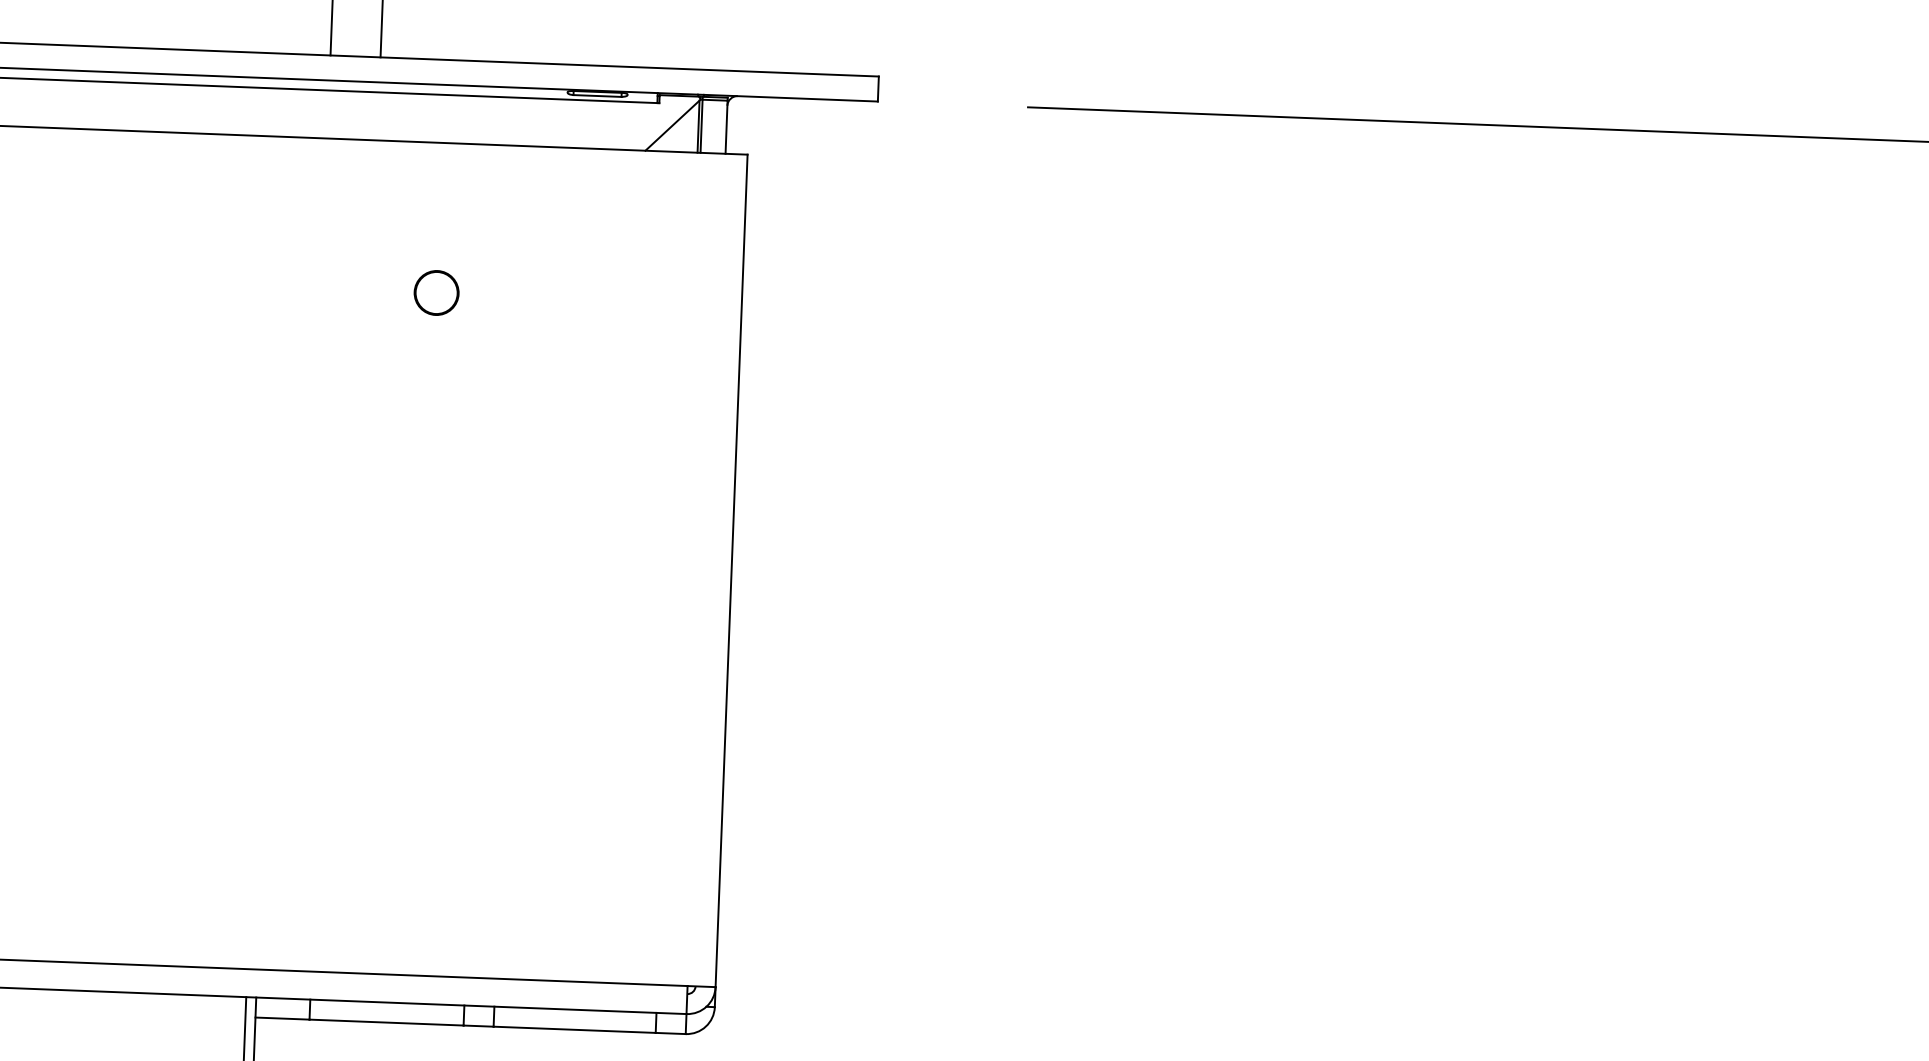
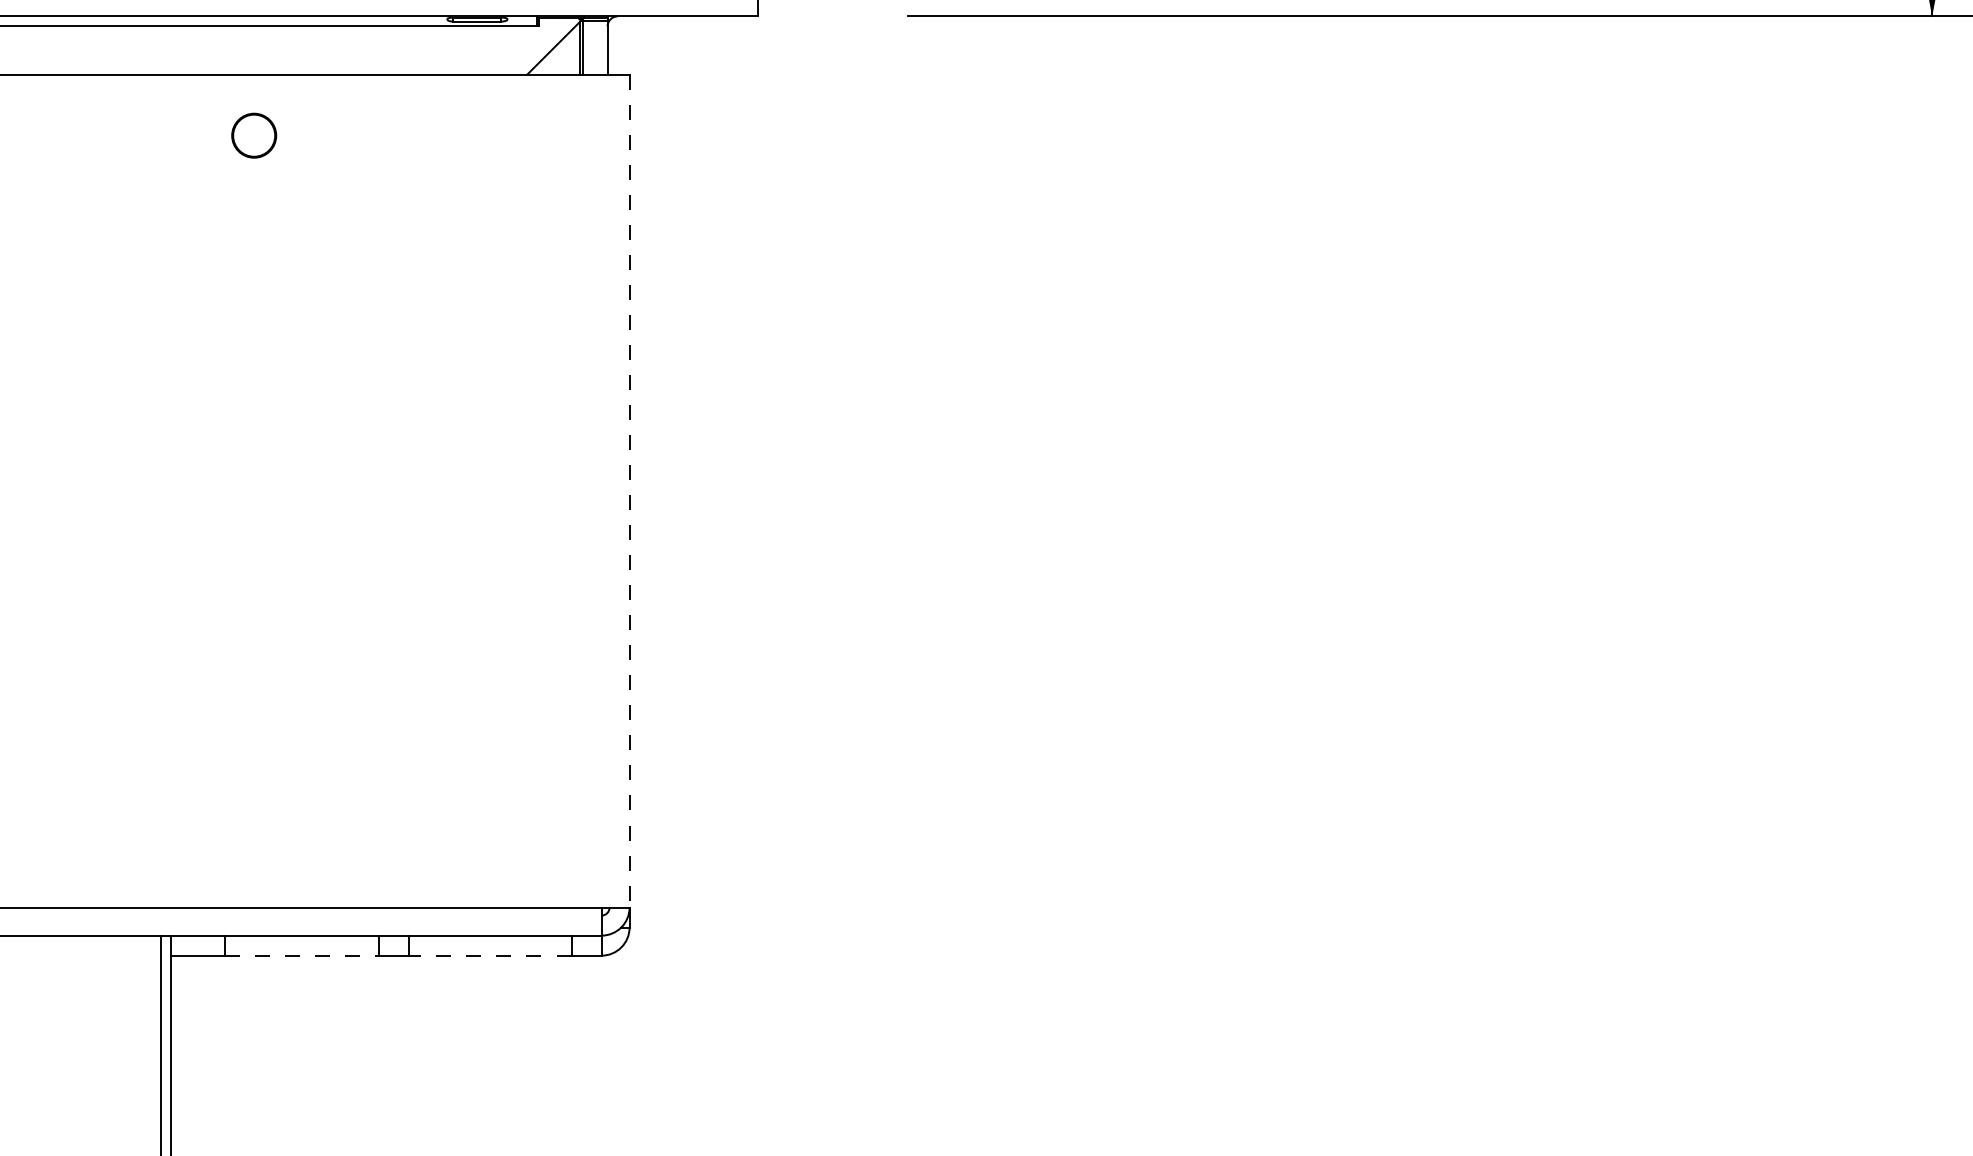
circle: (436, 292) -> (254, 135), moved
line: (731, 571) -> (629, 491), solid -> dashed
line: (386, 1022) -> (302, 955), solid -> dashed
line: (573, 1029) -> (489, 955), solid -> dashed

